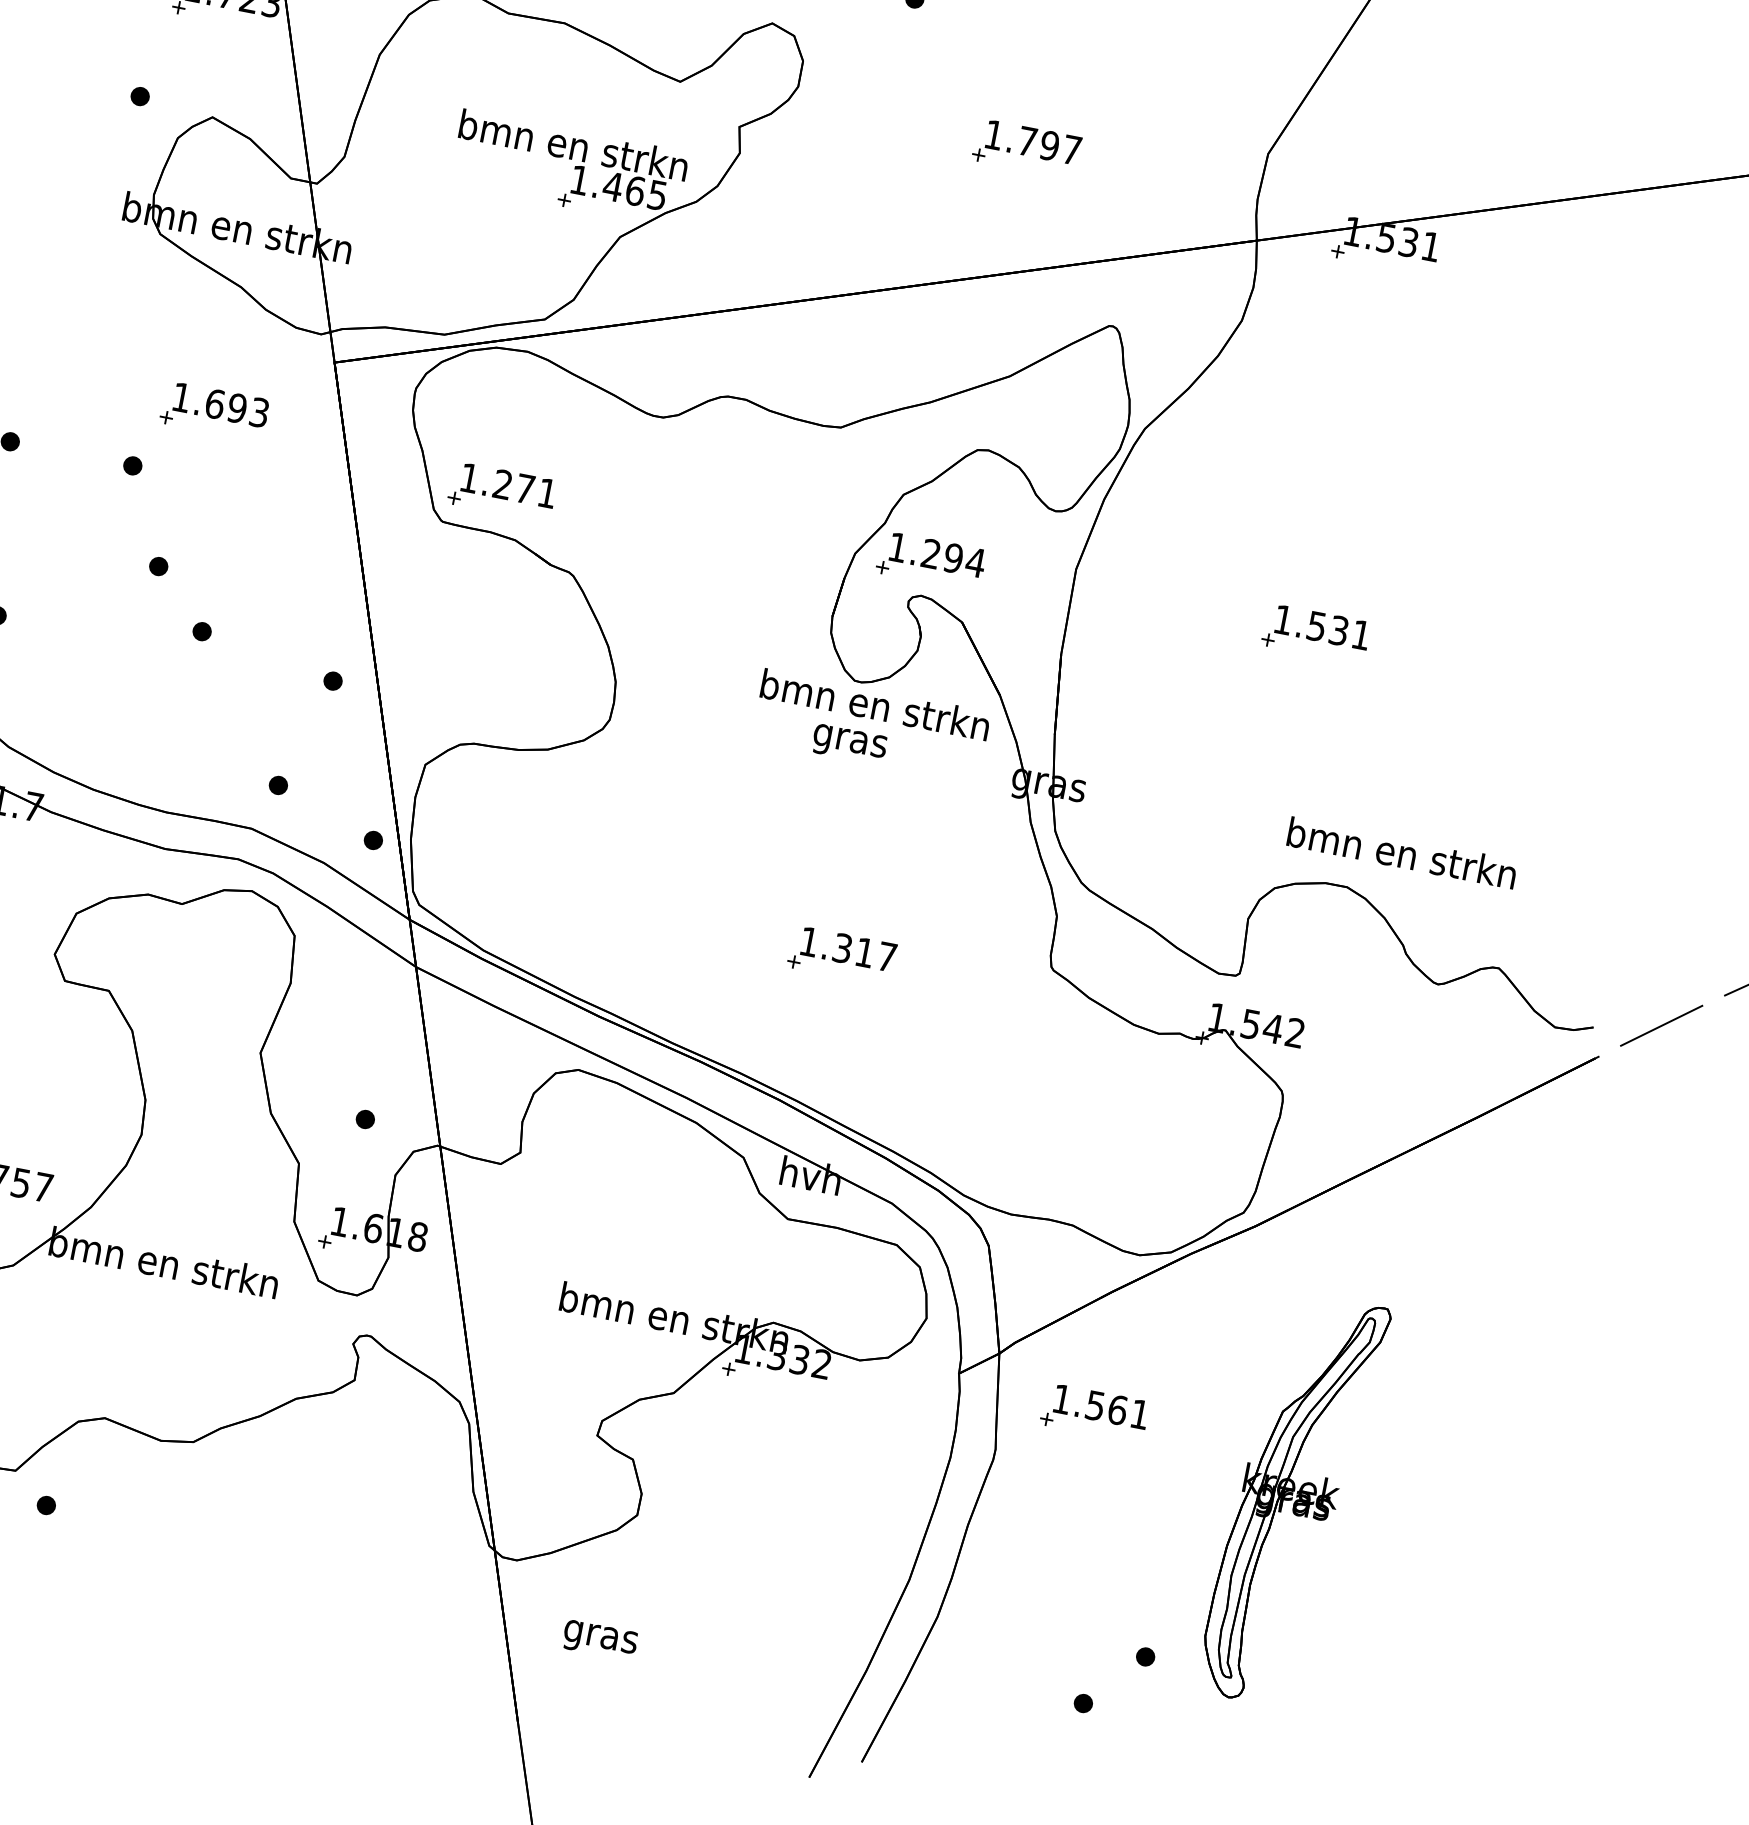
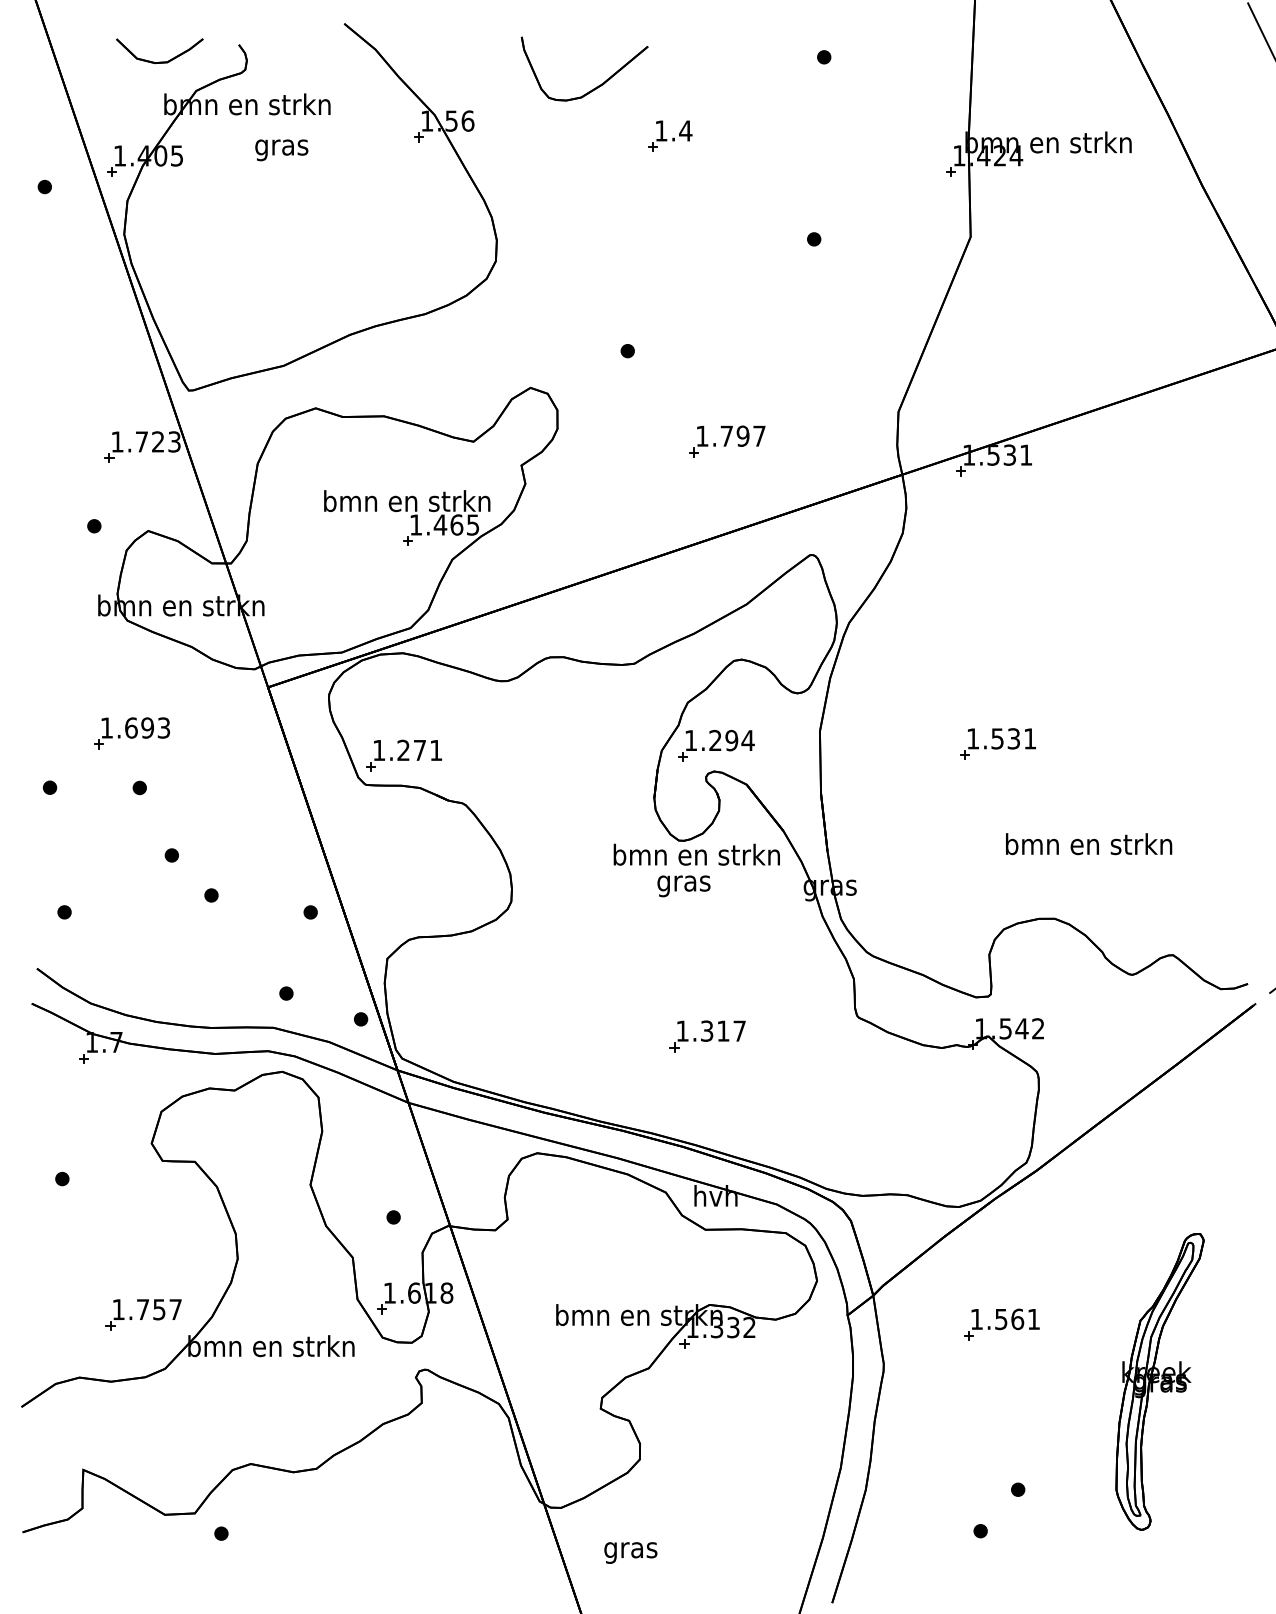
part: (215, 411) -> (132, 733), moved
text: (1402, 853) -> (1089, 844), moved
part: (1094, 1412) -> (1001, 1324), moved
part: (1292, 1499) -> (1159, 1381), moved

